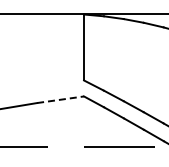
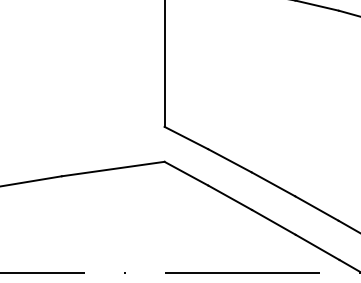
line: (60, 99) -> (113, 168), dashed -> solid

